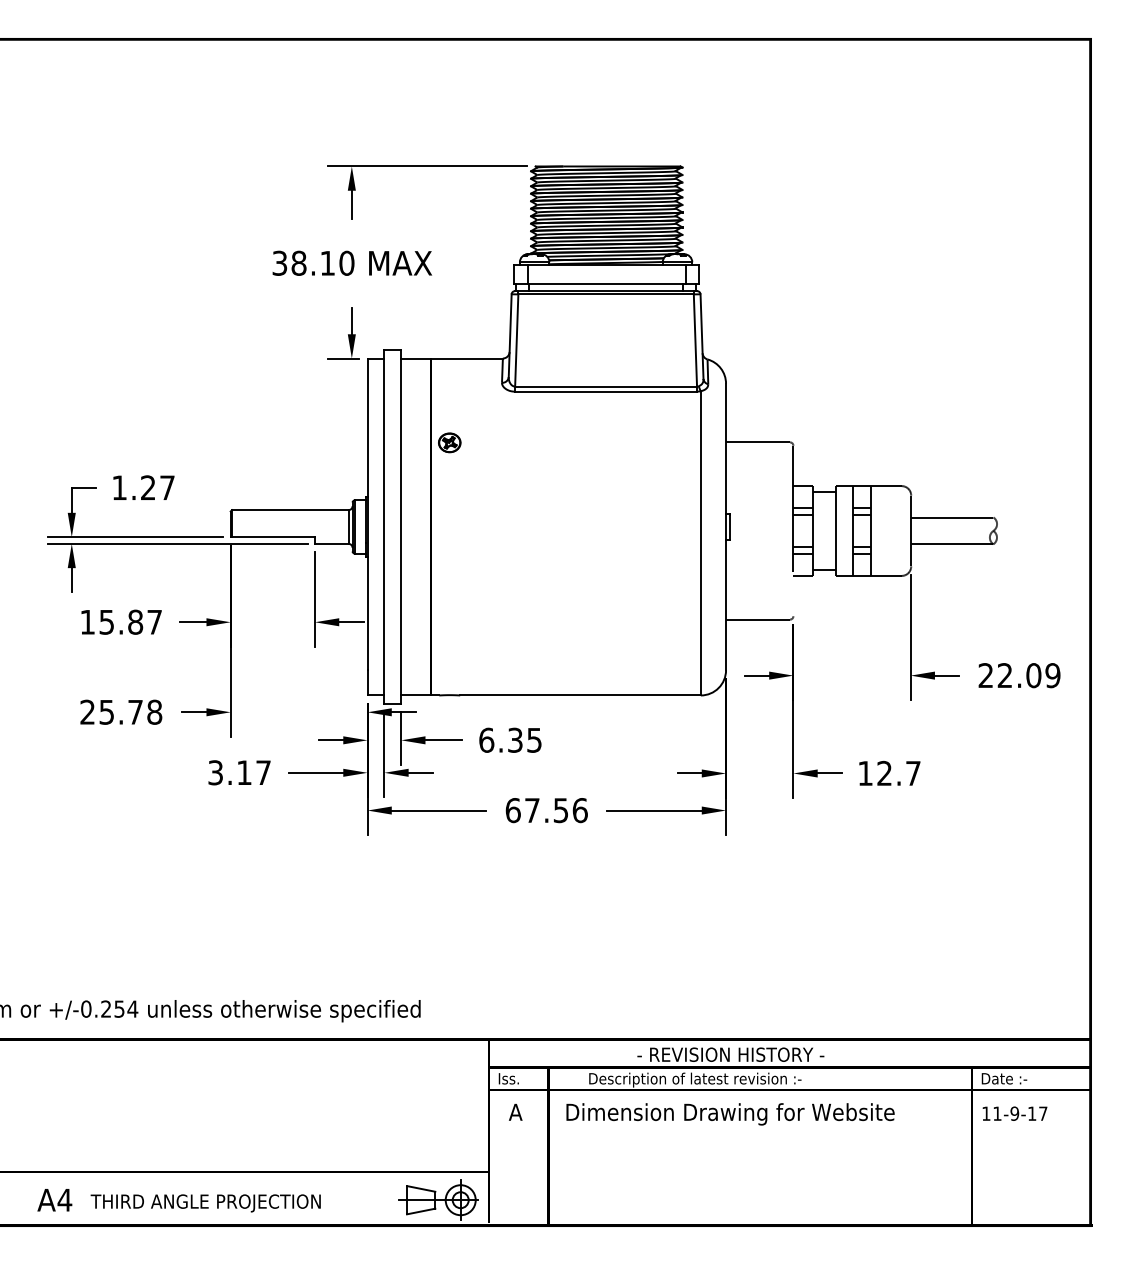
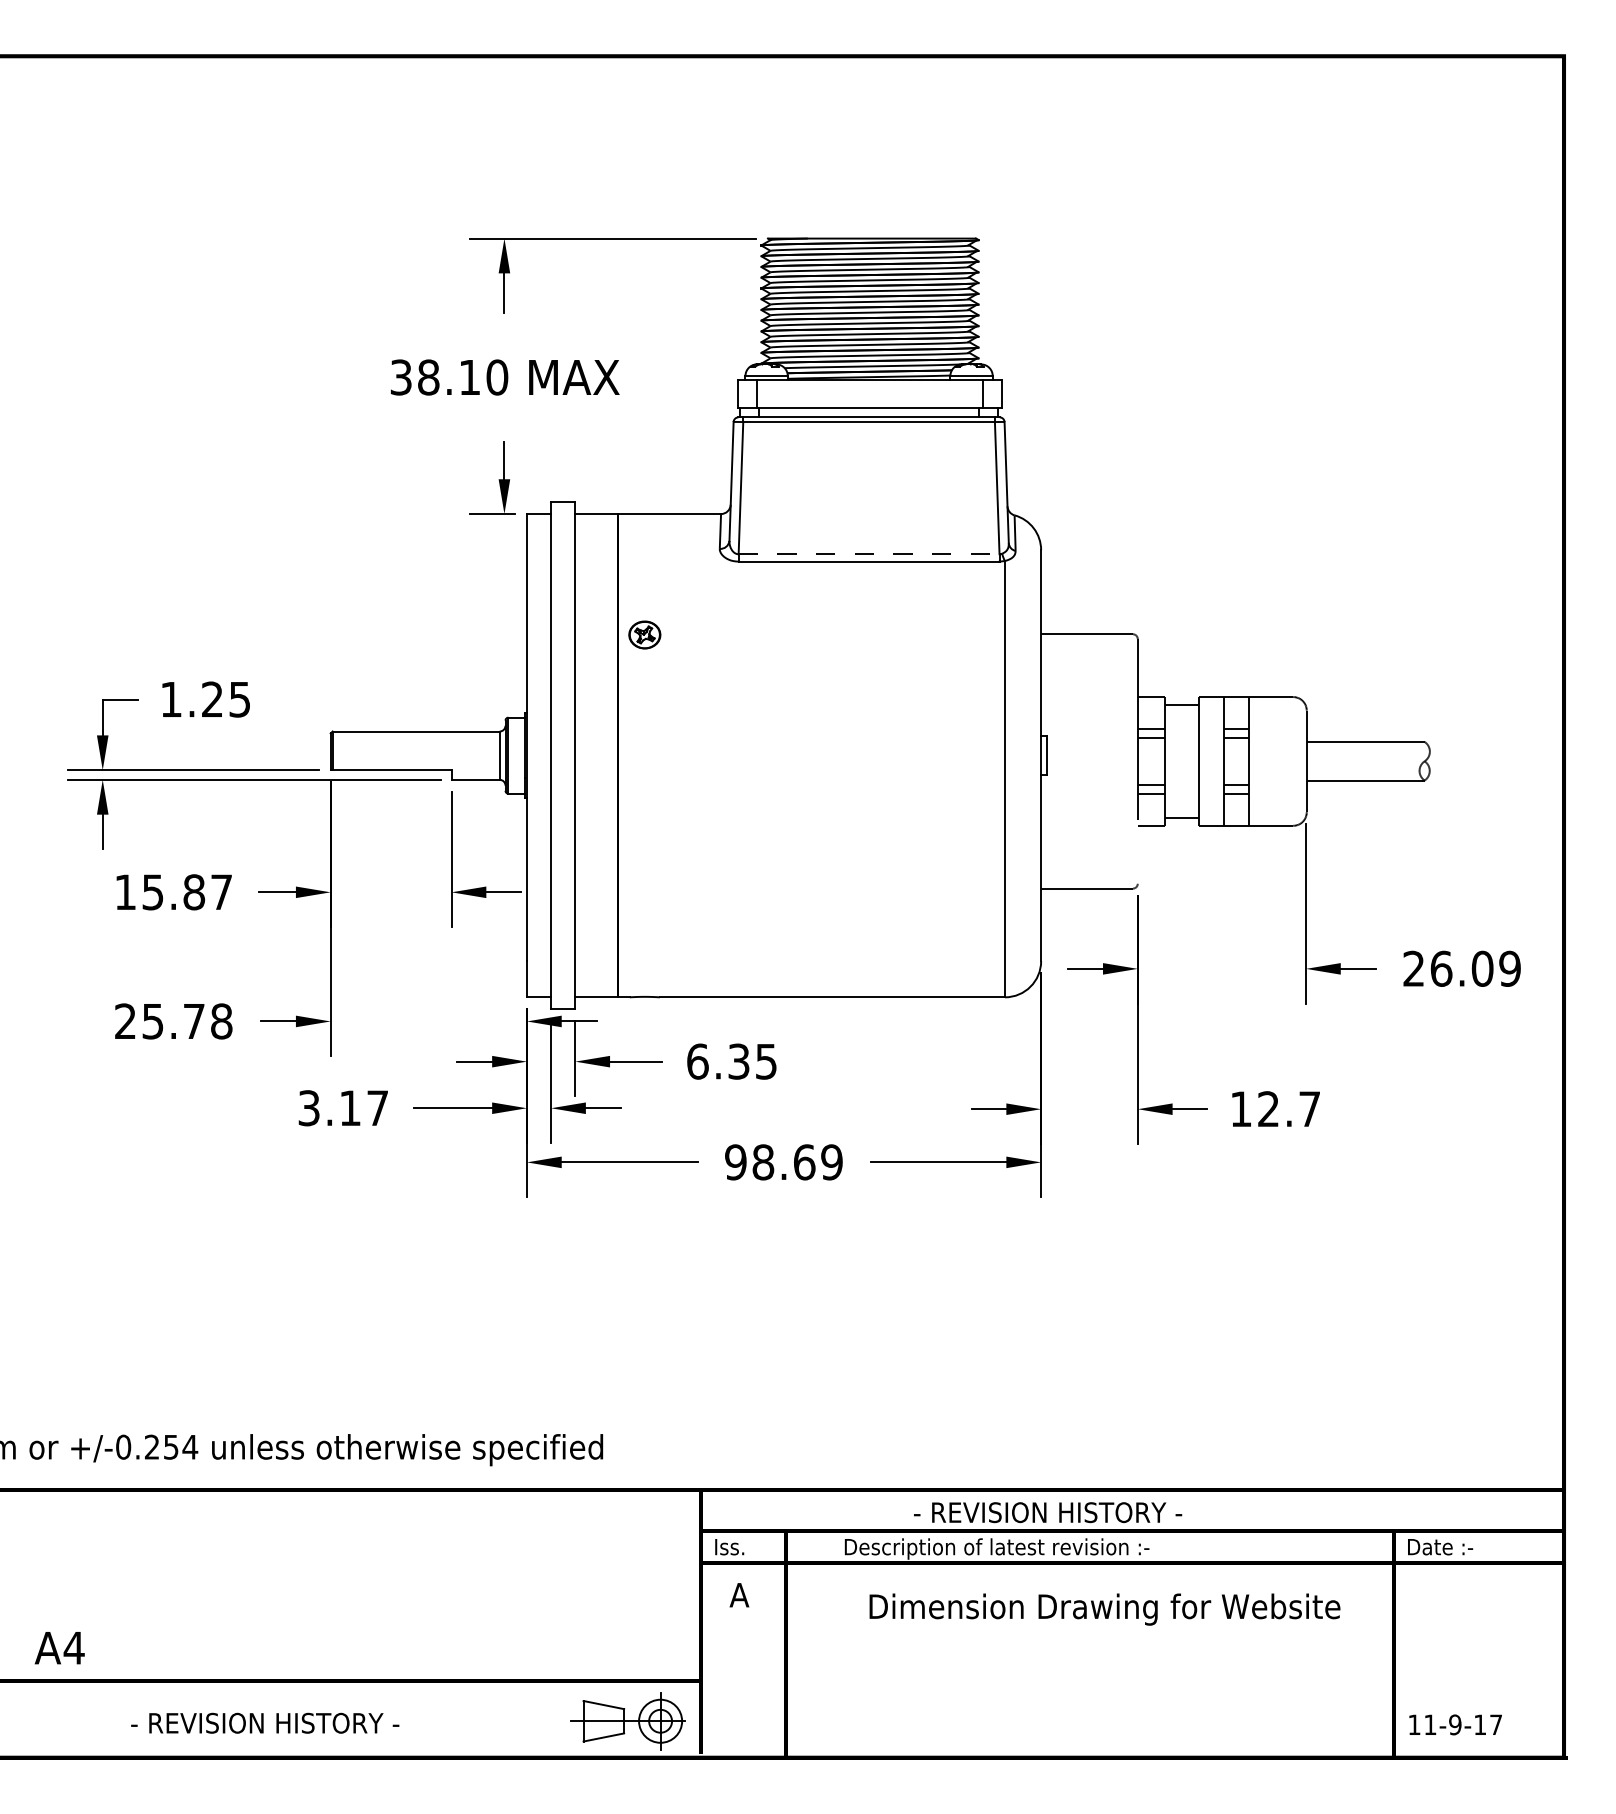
line: (606, 386) -> (869, 554), solid -> dashed
text: (167, 487) -> (240, 699), 1.27 -> 1.25
text: (1004, 675) -> (1440, 968), 22.09 -> 26.09
text: (546, 810) -> (783, 1162), 67.56 -> 98.69
text: (1014, 1113) -> (1454, 1724), moved
text: (730, 1114) -> (1104, 1609), moved
text: (54, 1200) -> (59, 1648), moved
text: (205, 1203) -> (294, 1725), THIRD ANGLE PROJECTION -> - REVISION HISTORY -

